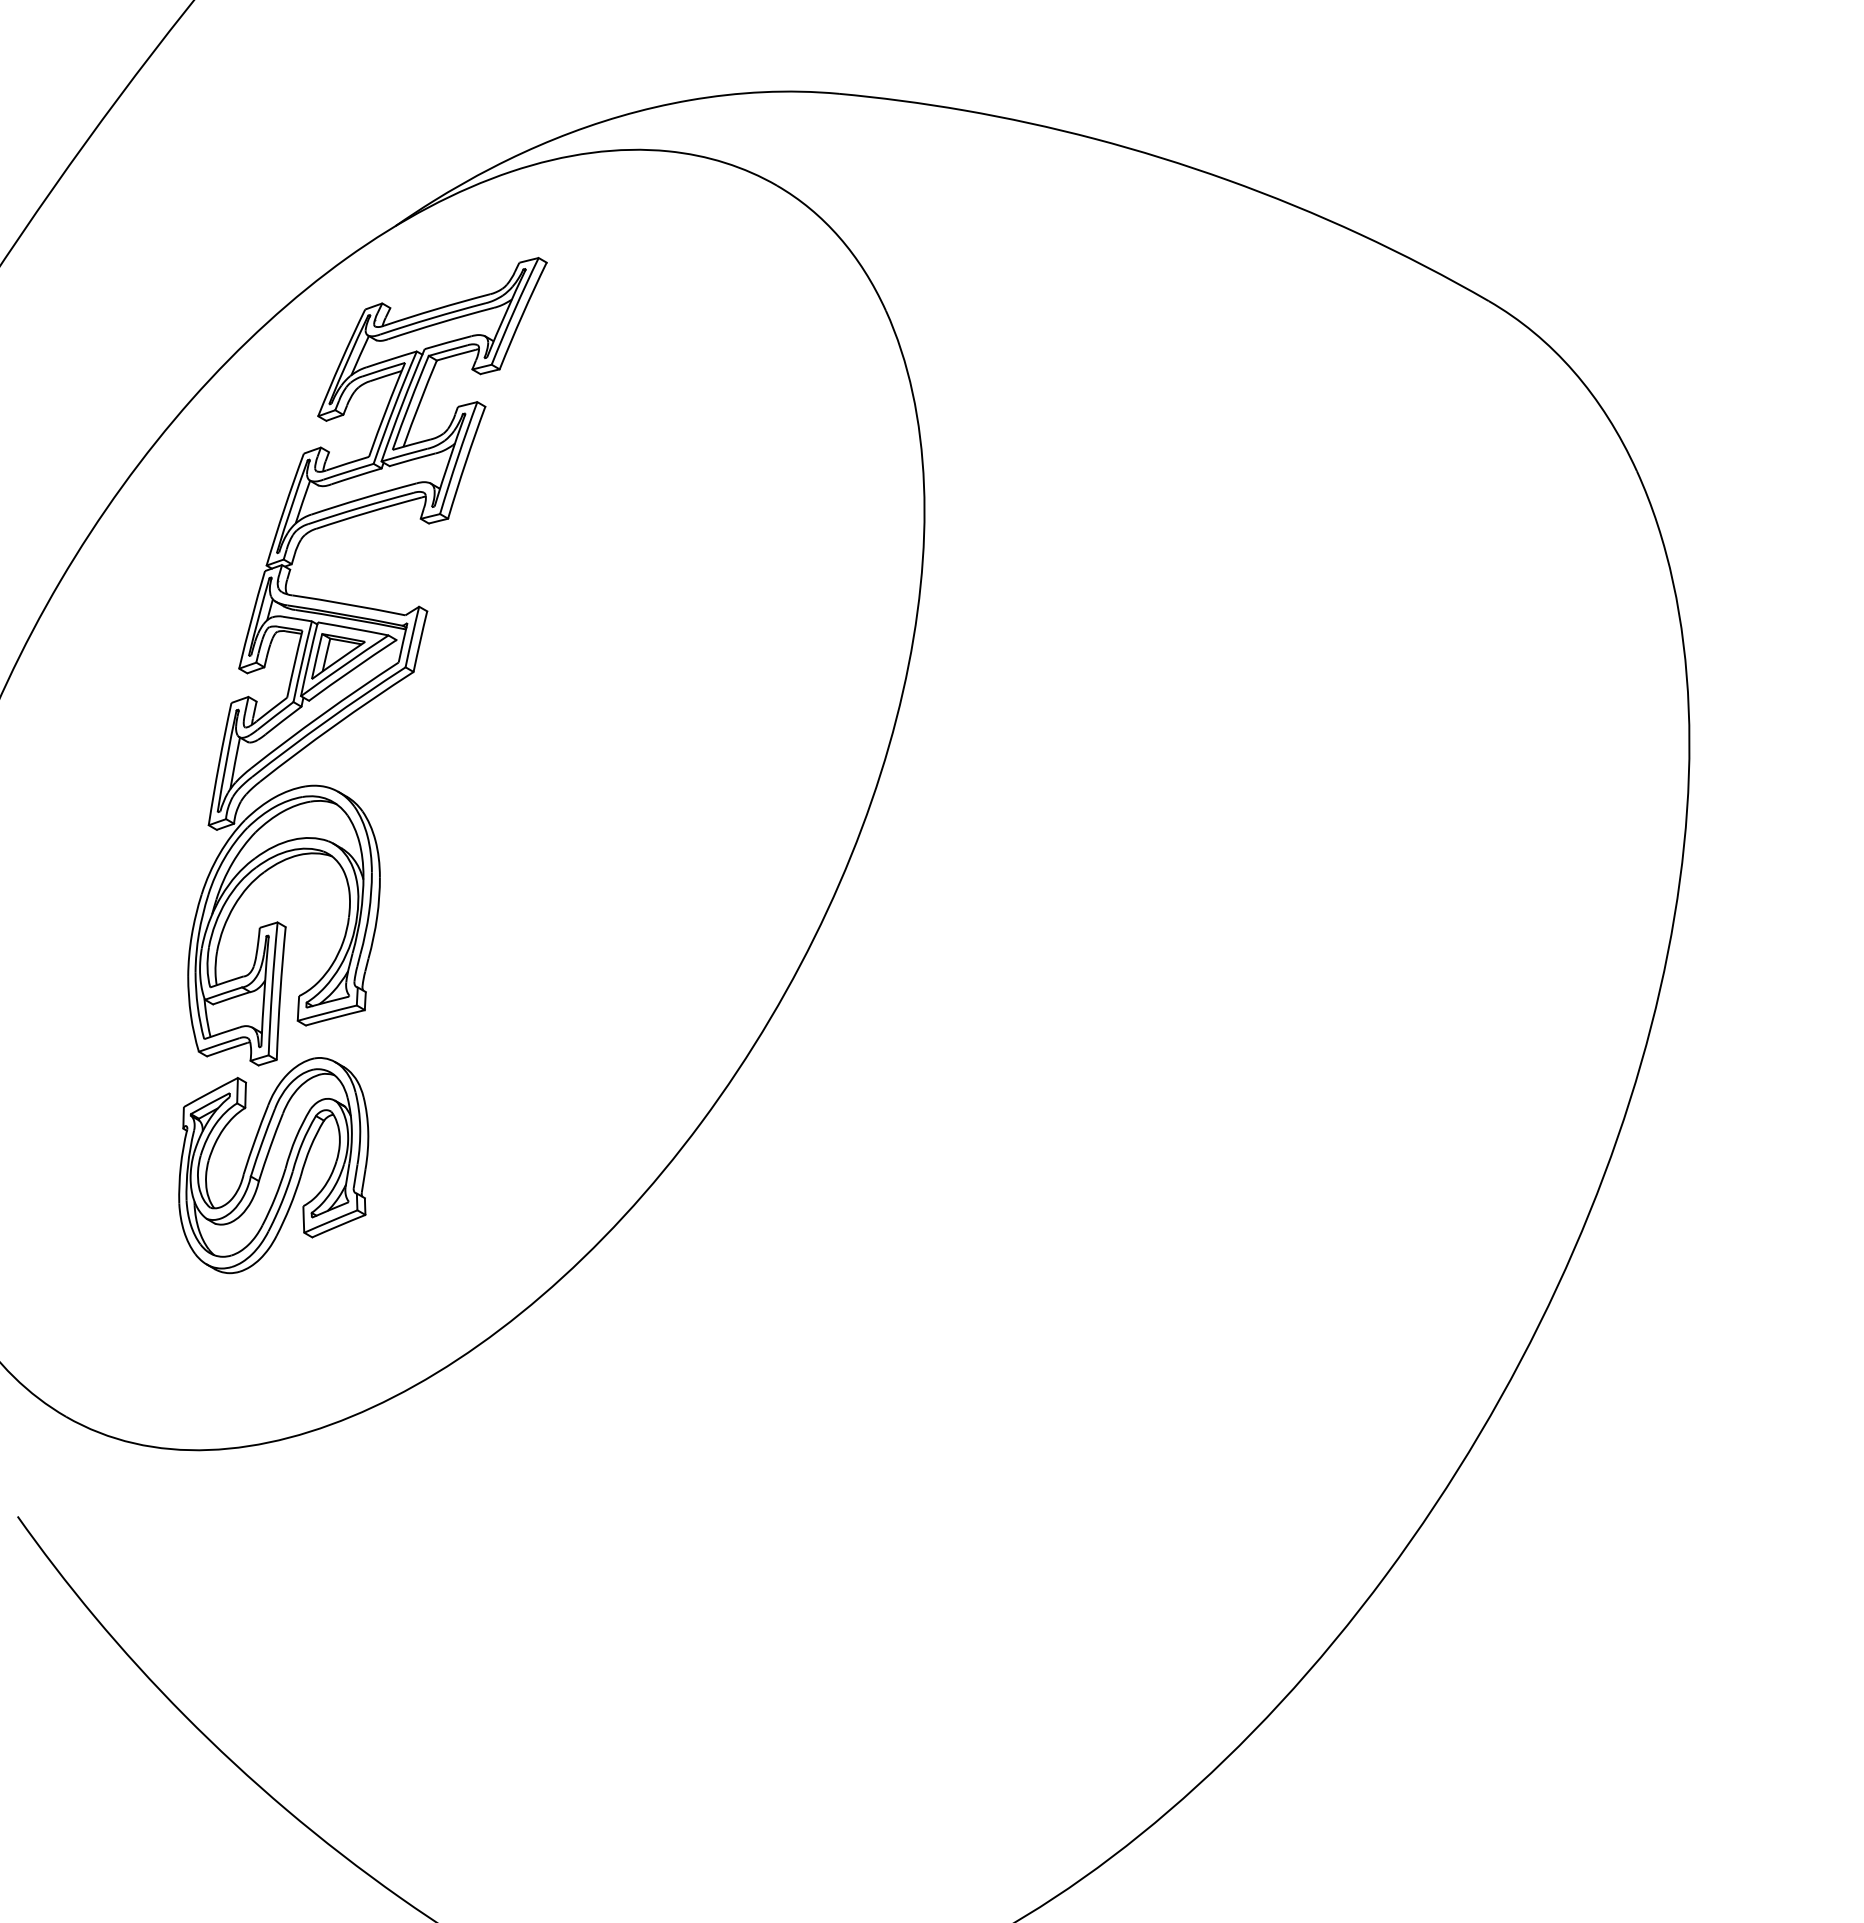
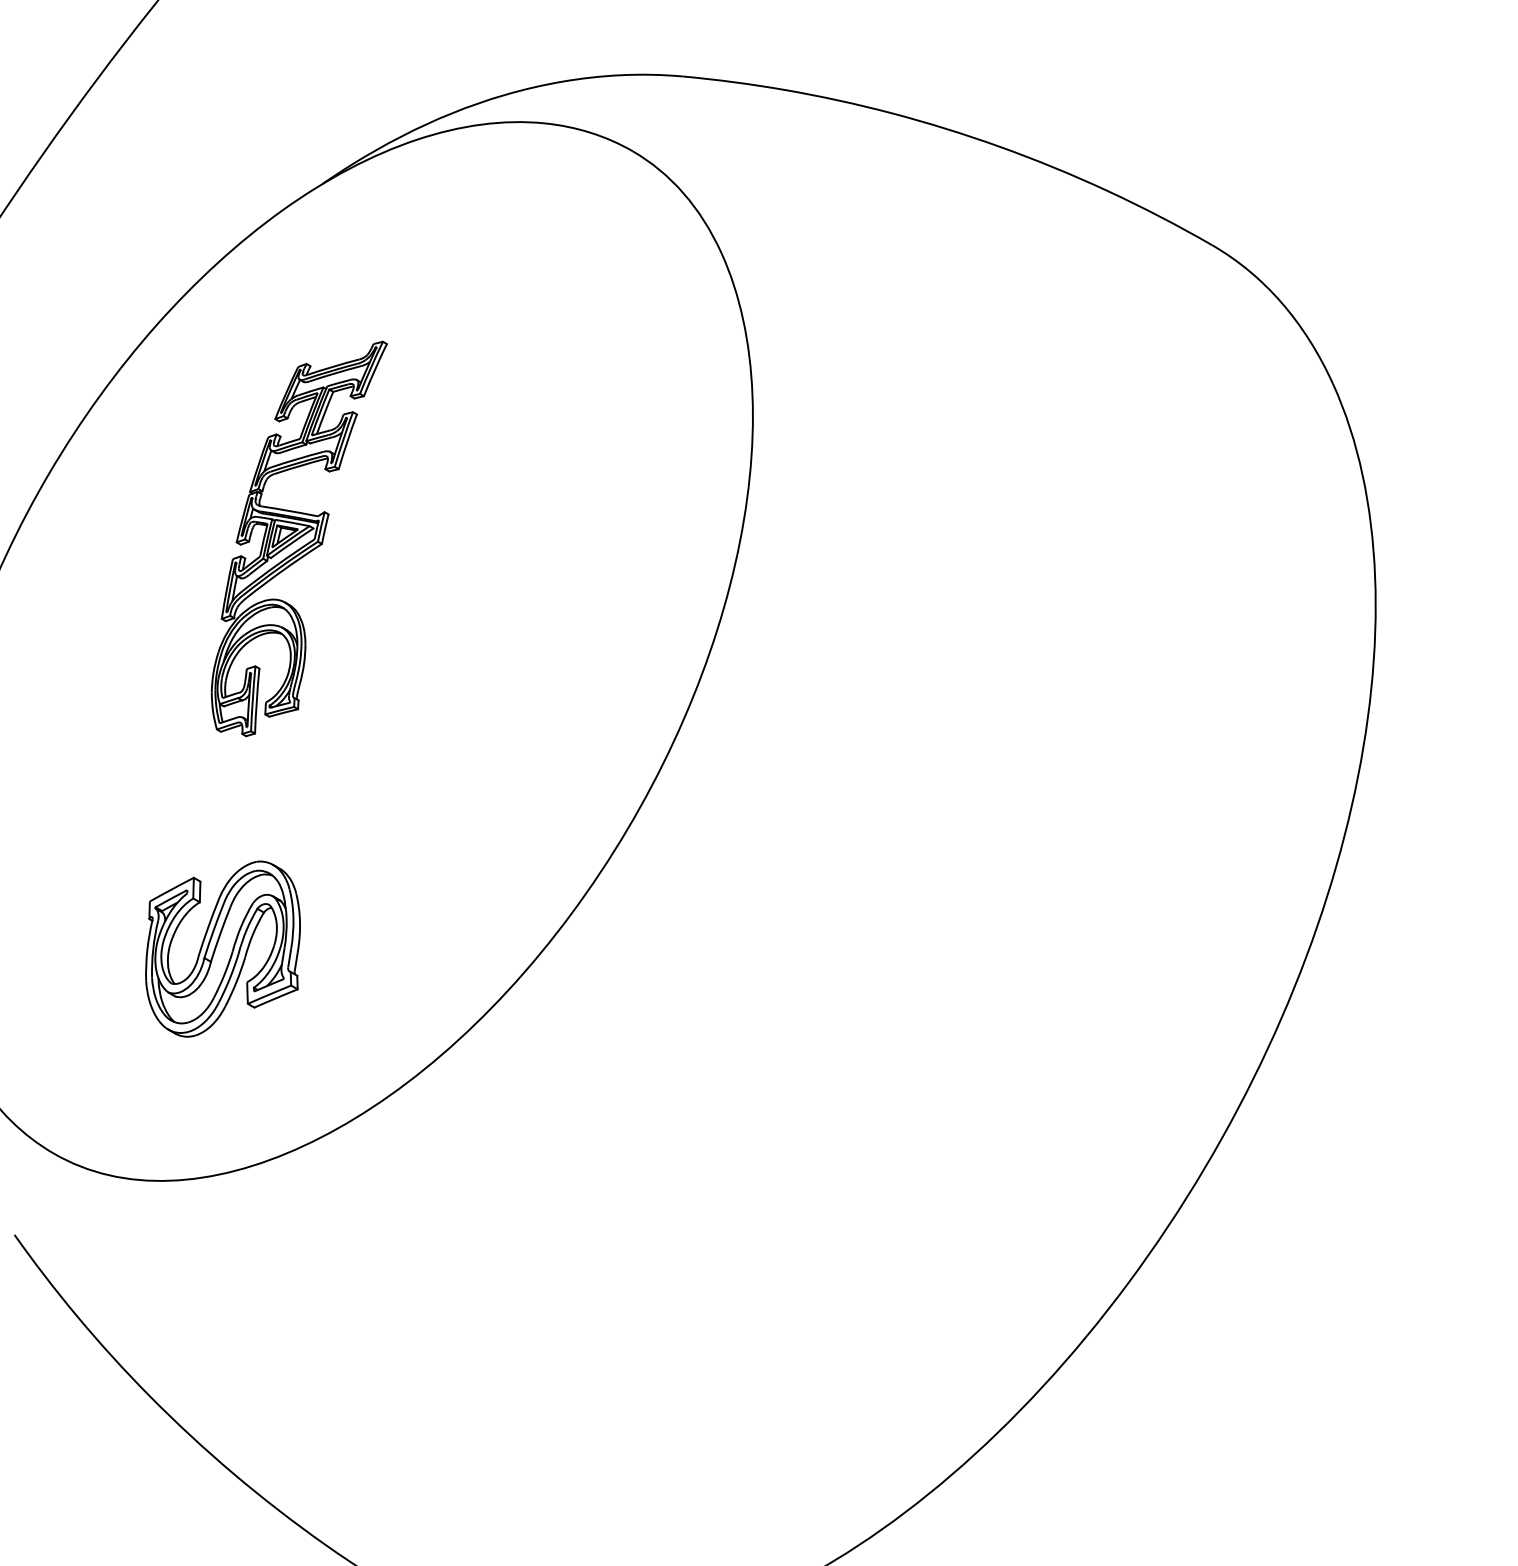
part: (367, 661) -> (299, 538), size x0.6

